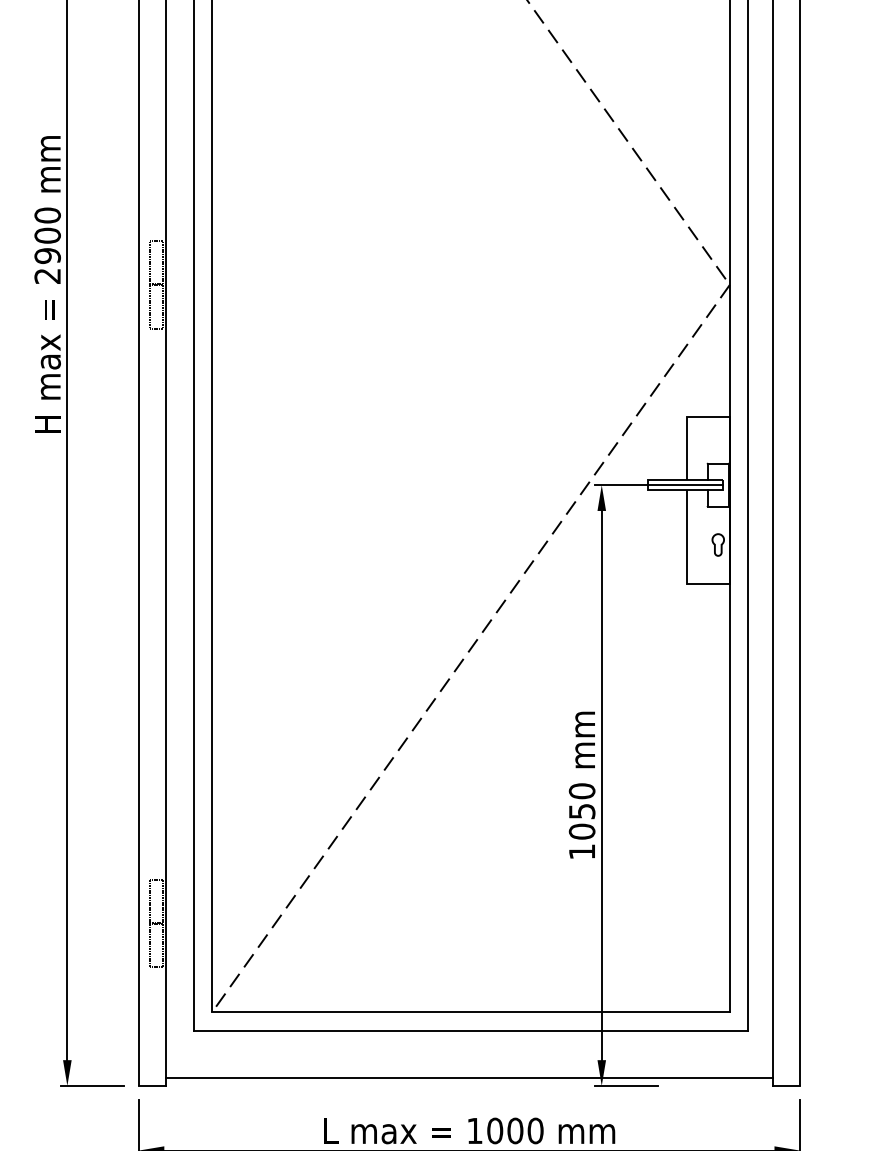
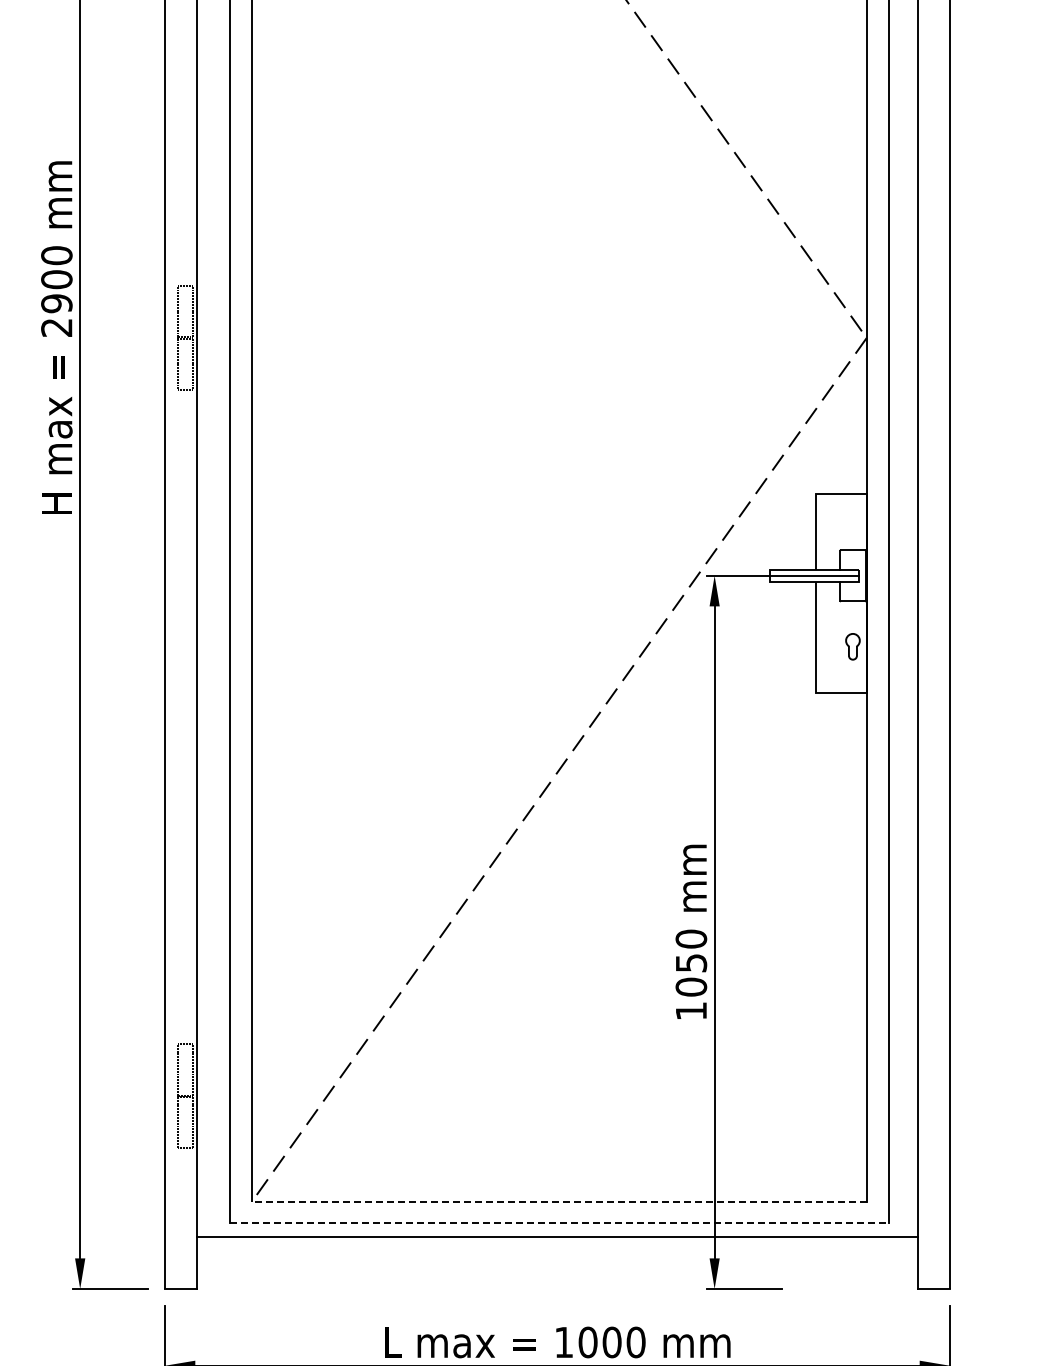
line: (470, 1012) -> (558, 1201), solid -> dashed
line: (471, 1030) -> (559, 1223), solid -> dashed
line: (469, 1077) -> (557, 1236), moved

